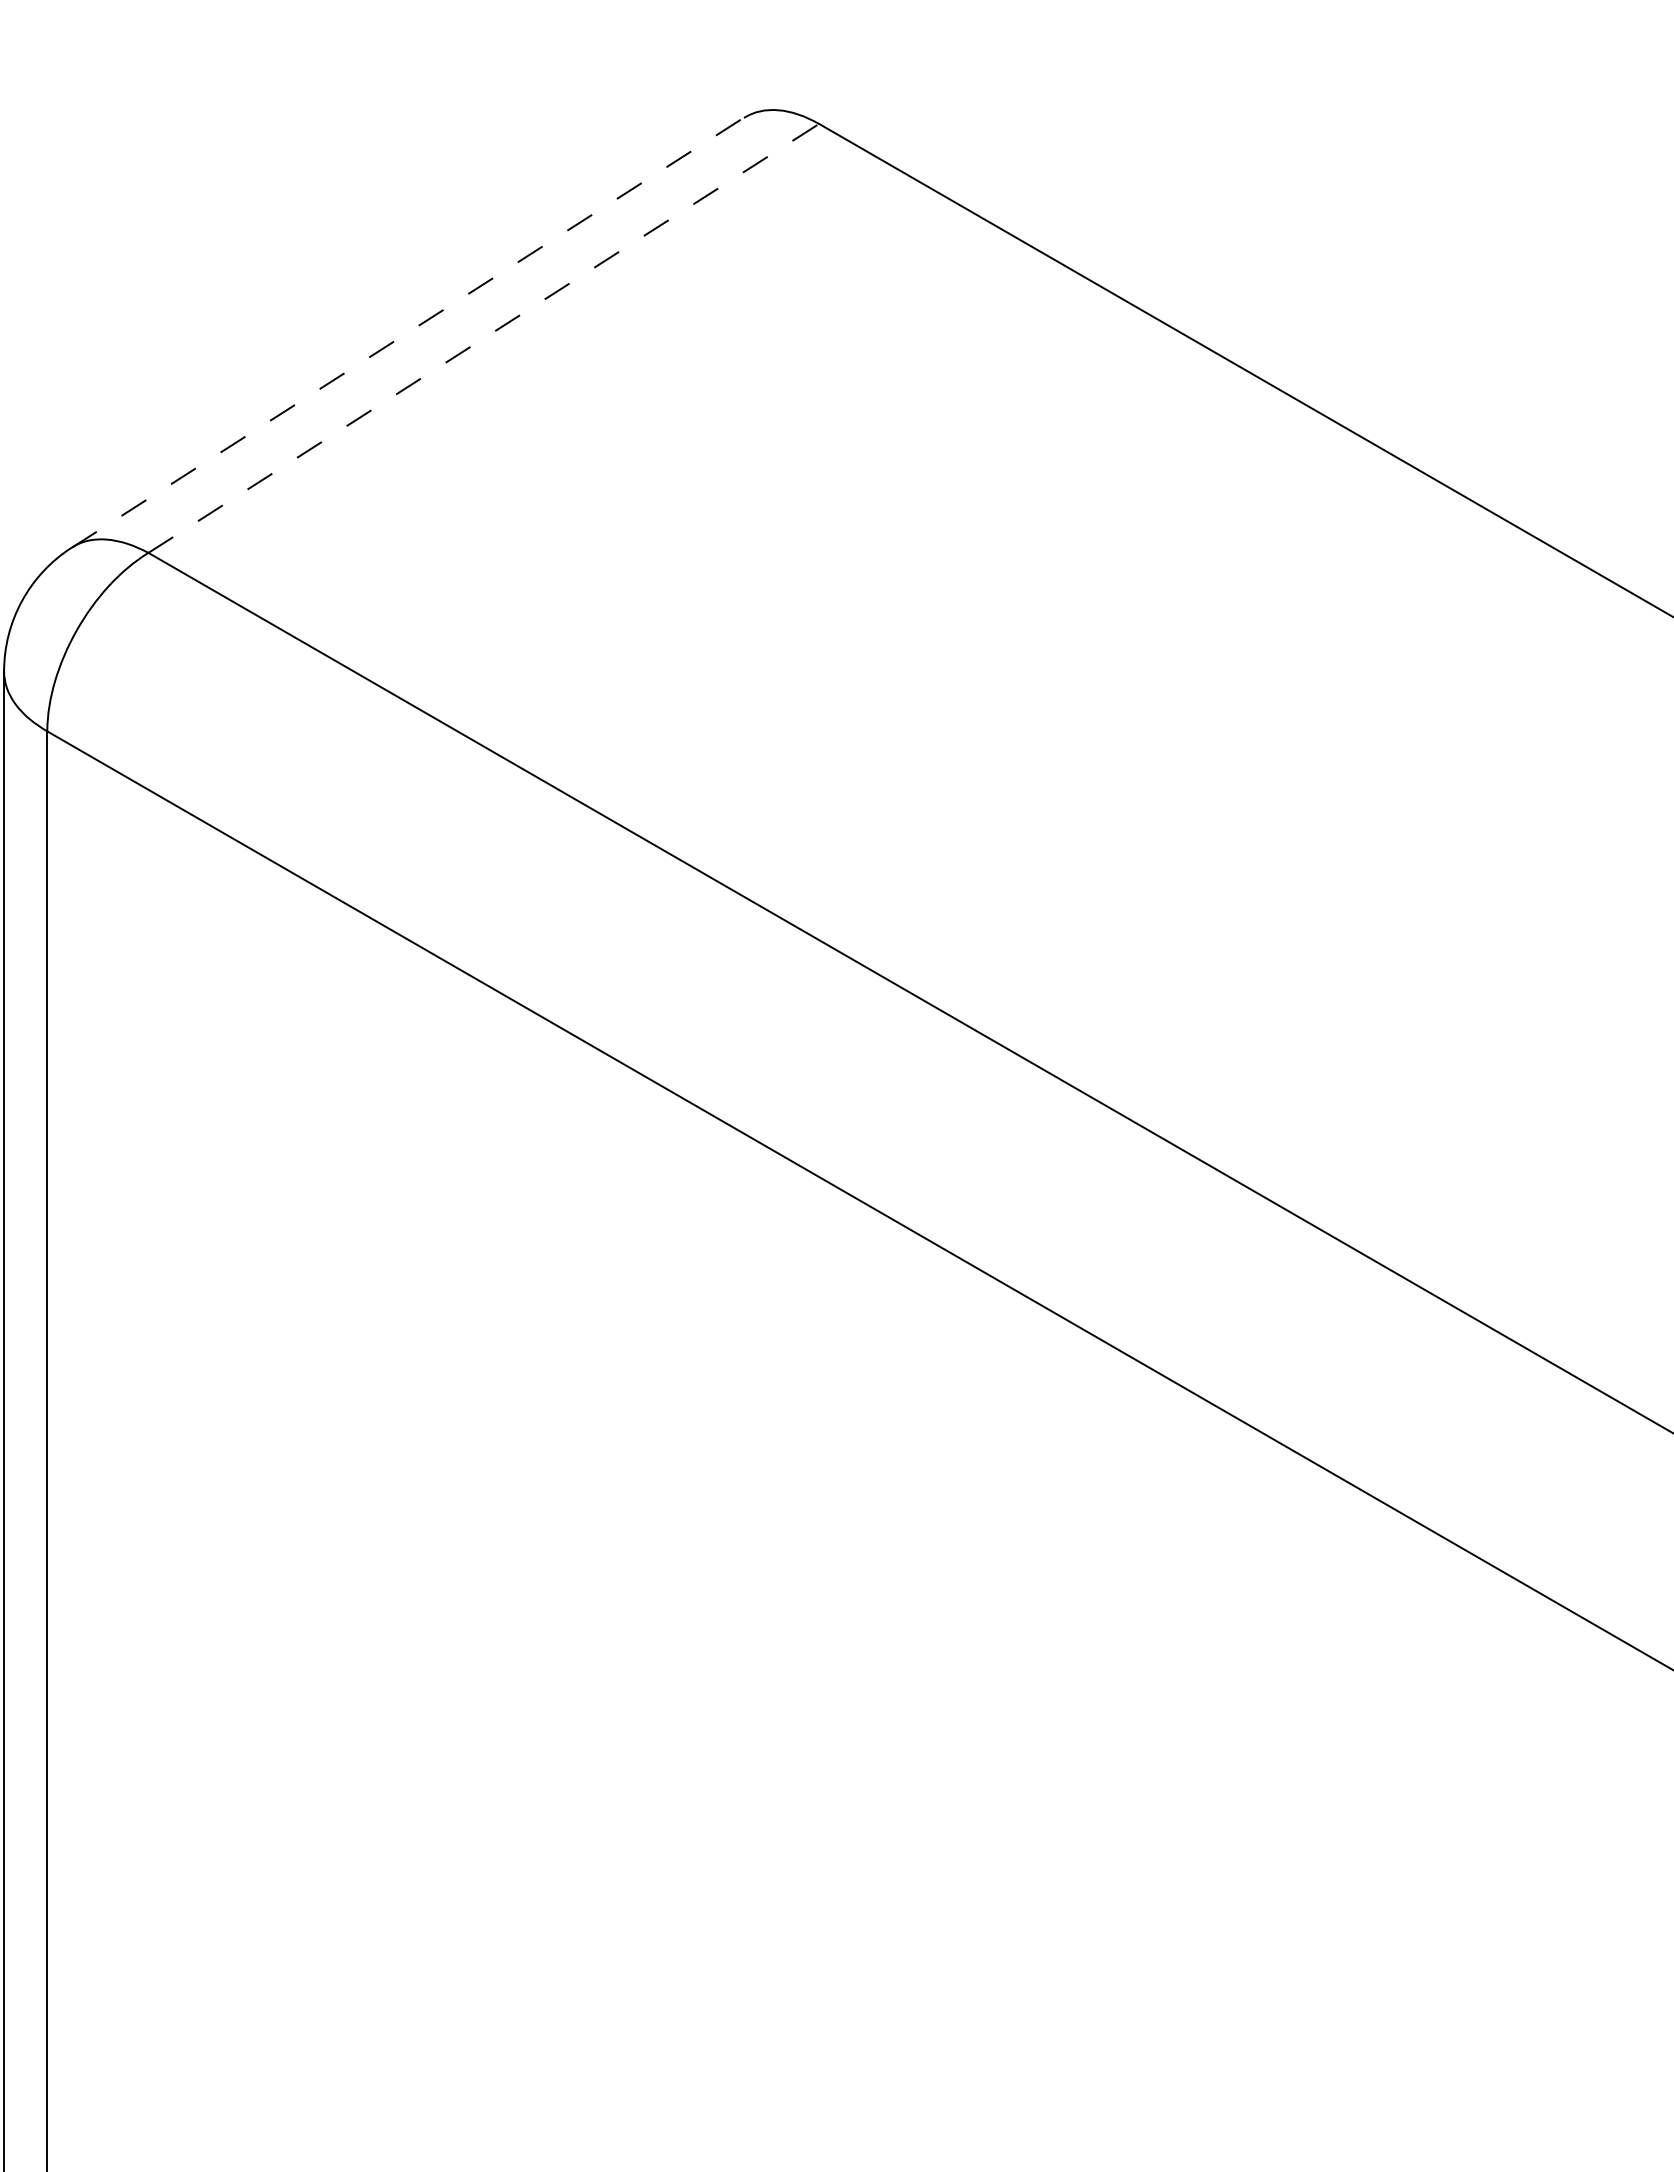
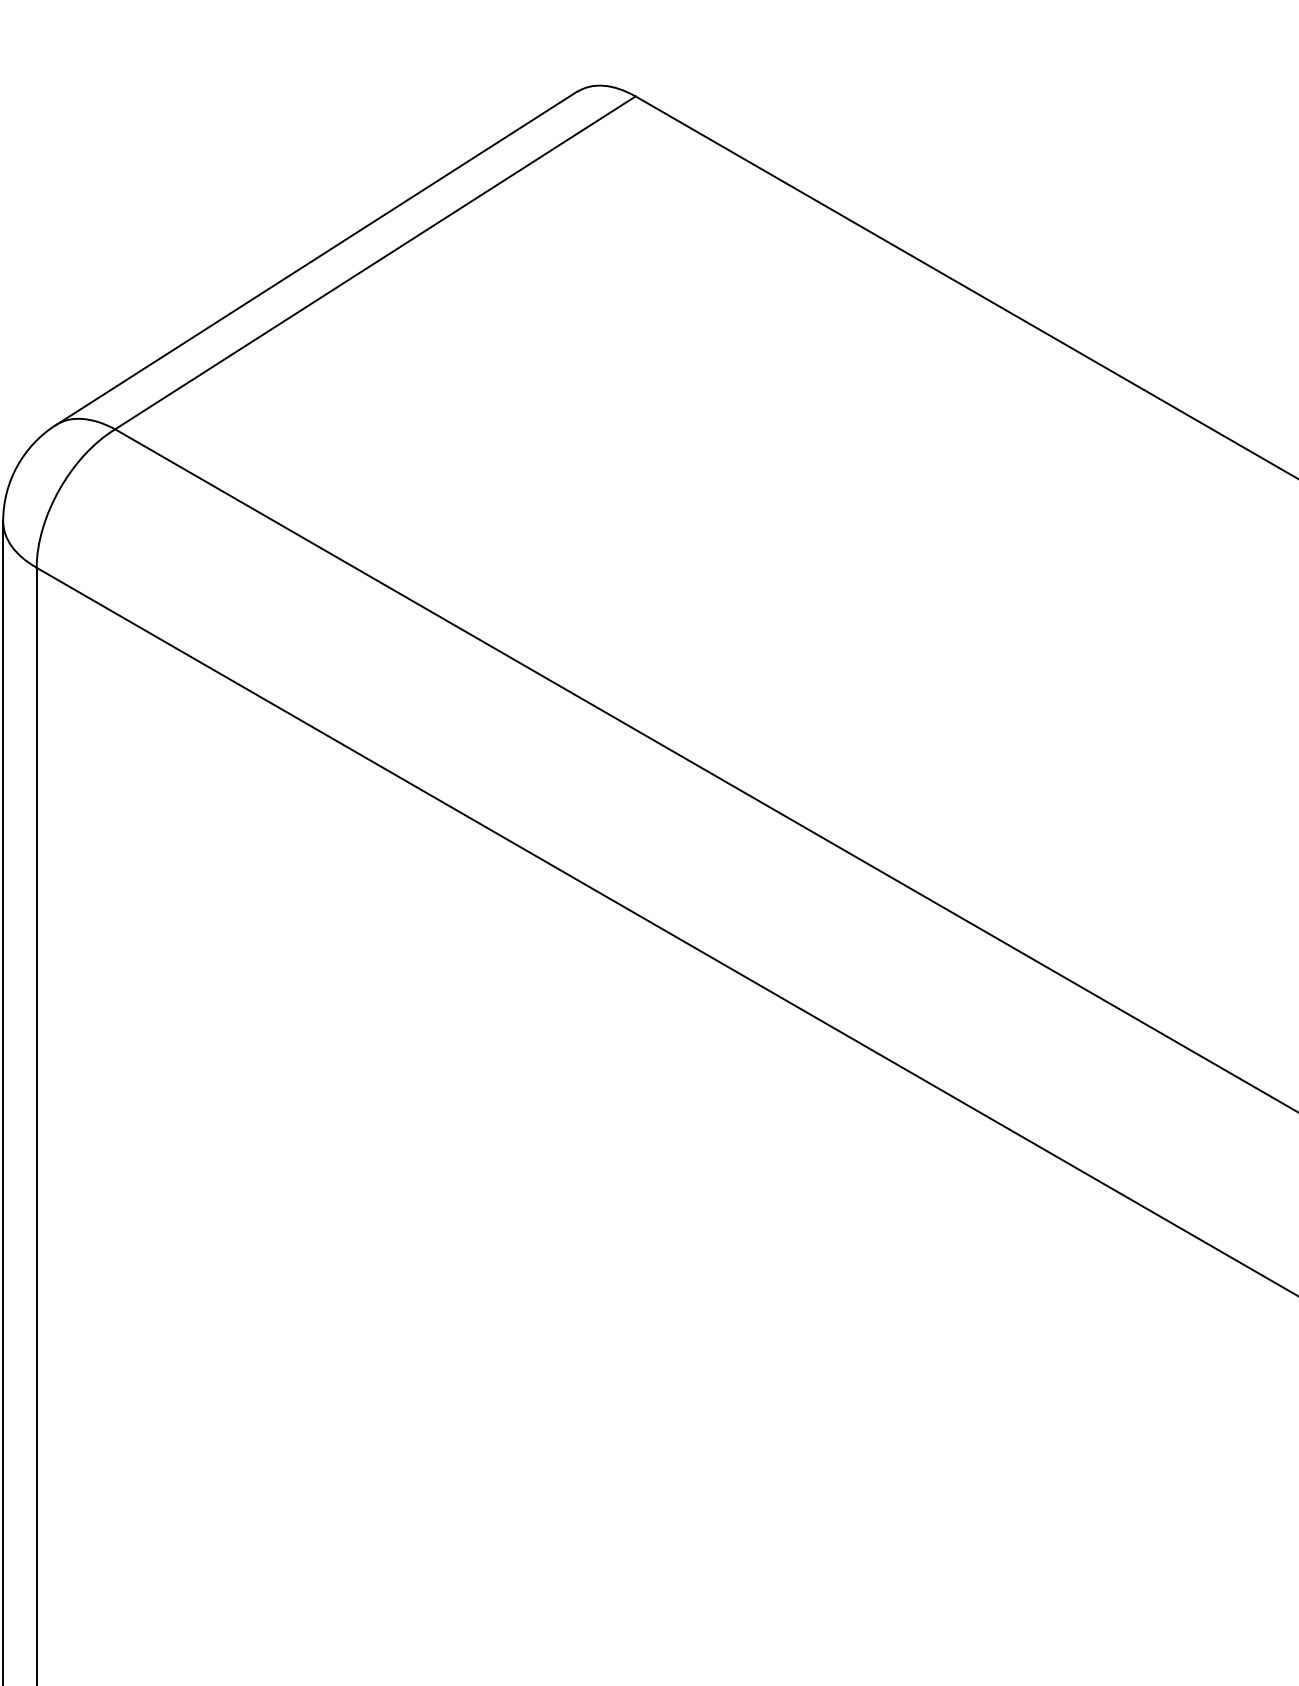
line: (407, 332) -> (316, 258), dashed -> solid
line: (484, 338) -> (375, 262), dashed -> solid

